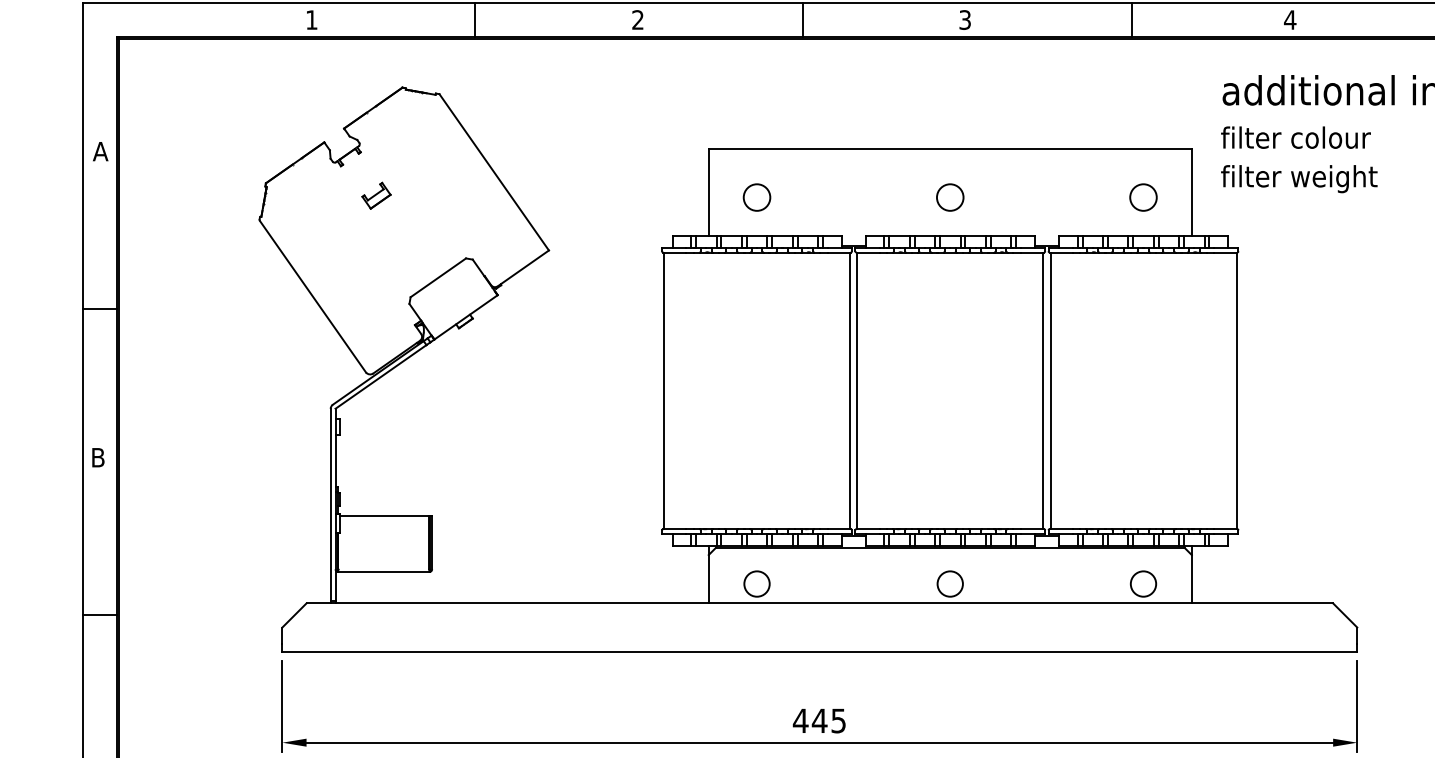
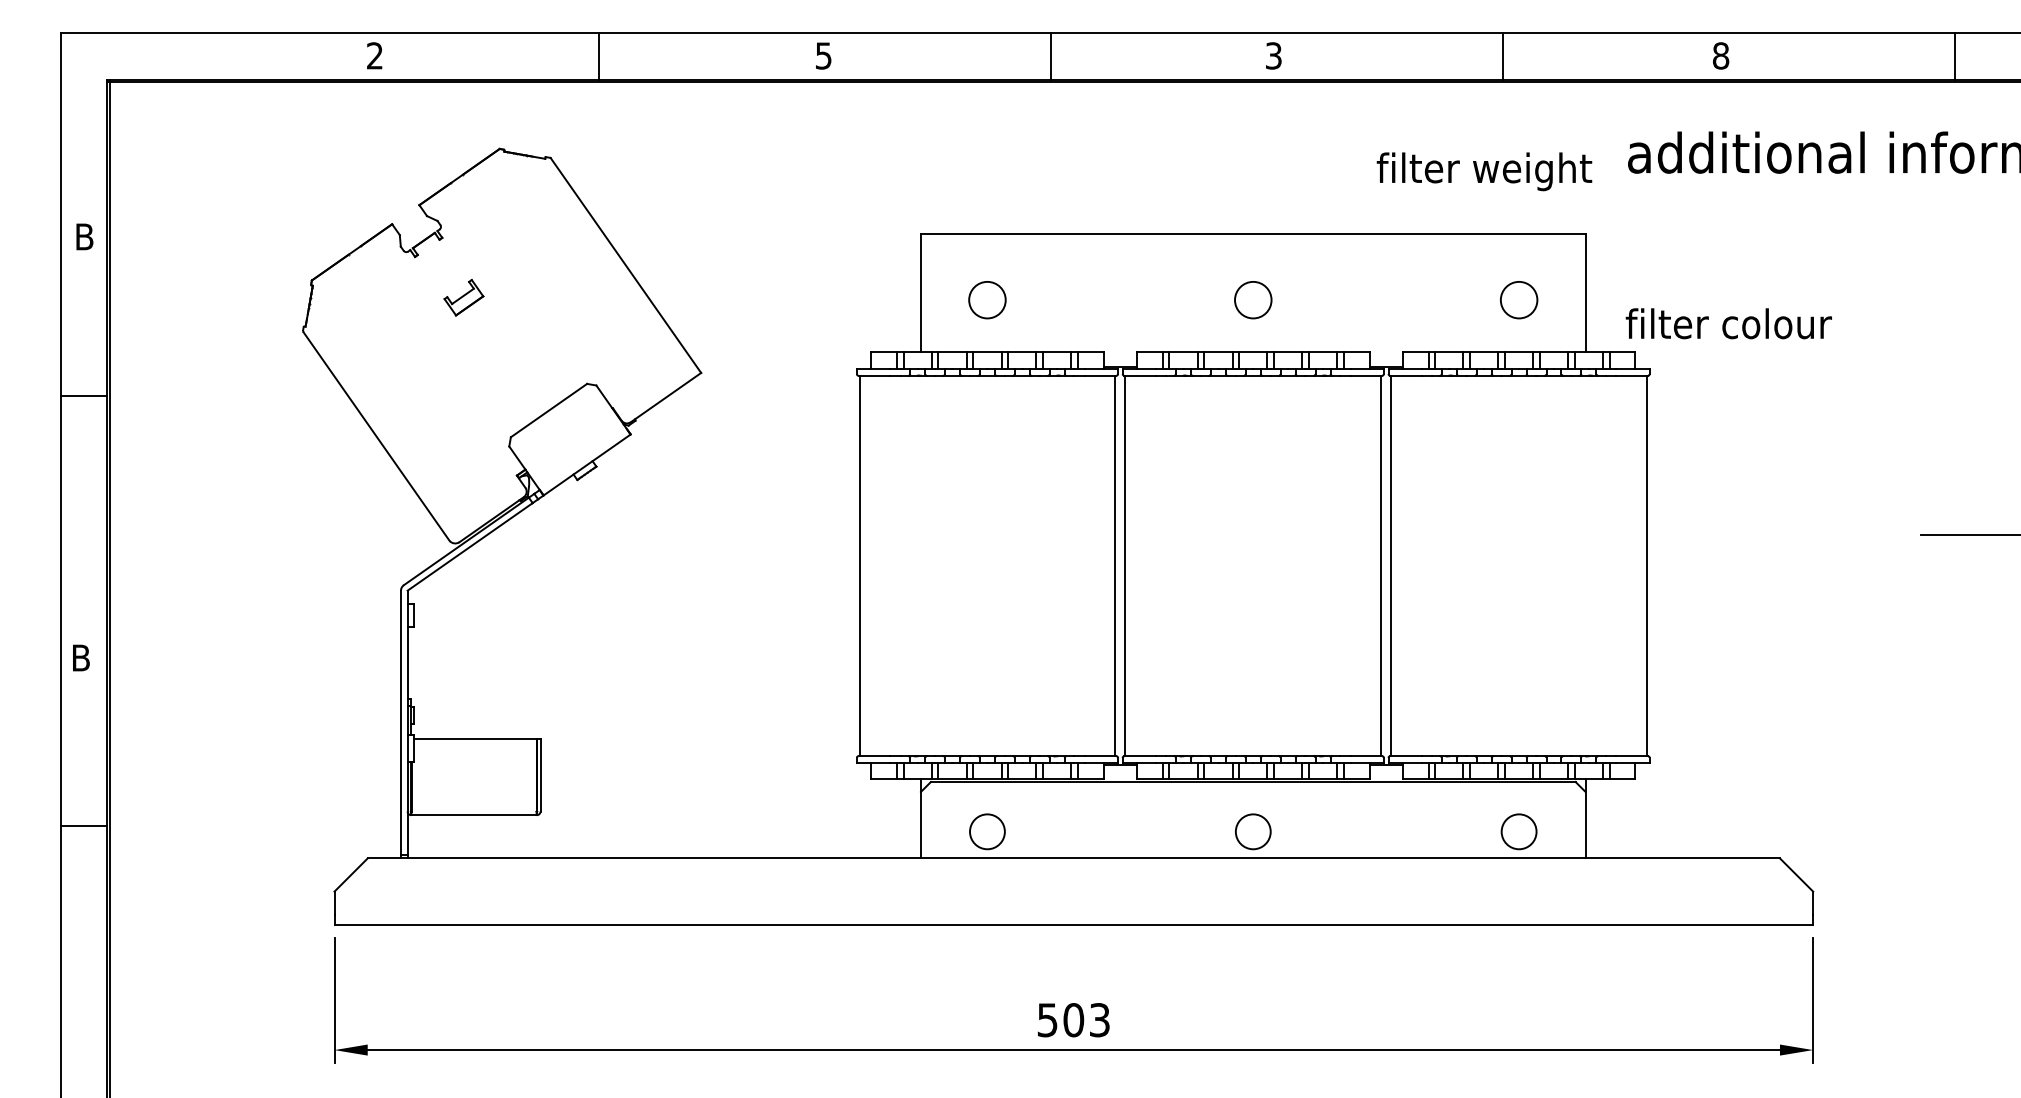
text: (311, 19) -> (374, 55), 1 -> 2
text: (637, 19) -> (823, 55), 2 -> 5
text: (1289, 19) -> (1720, 55), 4 -> 8
text: (1295, 137) -> (1728, 323), moved
text: (100, 151) -> (84, 236), A -> B
text: (1299, 178) -> (1484, 171), moved
line: (99, 309) -> (83, 395), moved
line: (99, 615) -> (83, 826), moved
text: (818, 721) -> (1072, 1020), 445 -> 503

